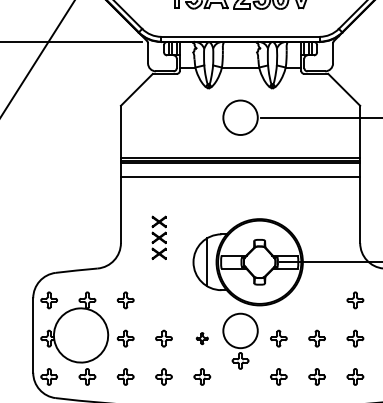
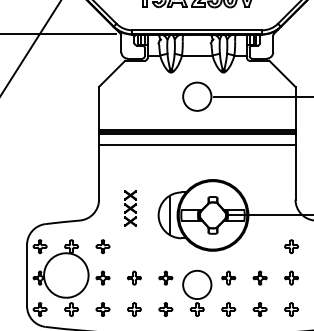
part: (158, 237) -> (129, 208), moved
part: (202, 338) -> (166, 277), size x1.43
part: (240, 340) -> (197, 292), moved

